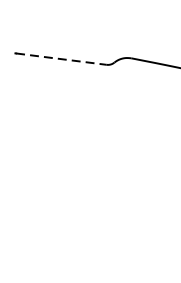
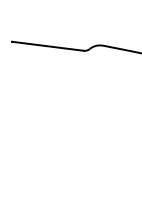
line: (60, 59) -> (47, 46), dashed -> solid

